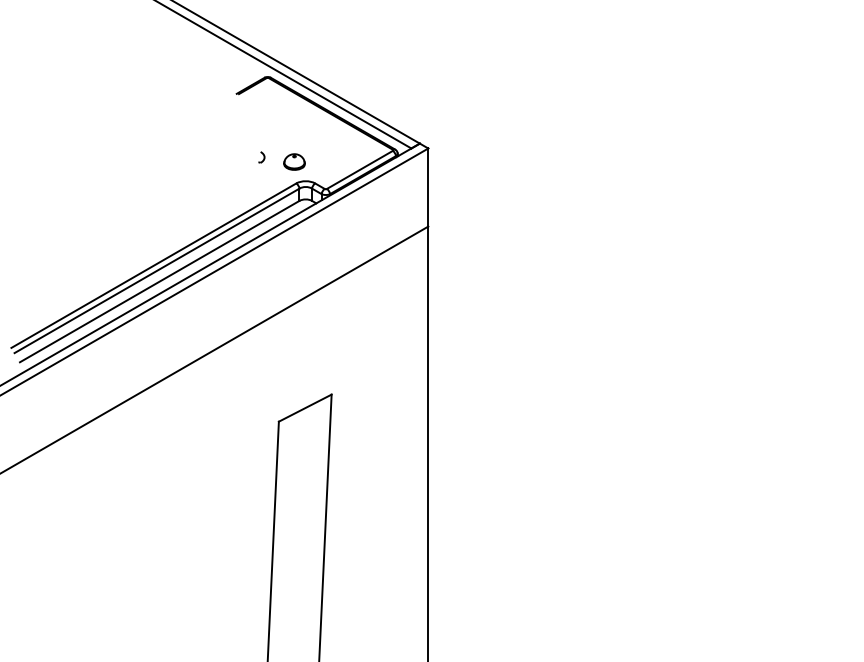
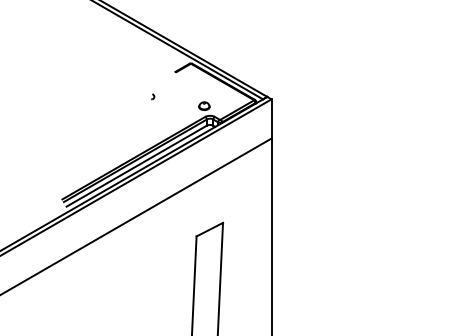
part: (262, 156) -> (153, 96), moved

